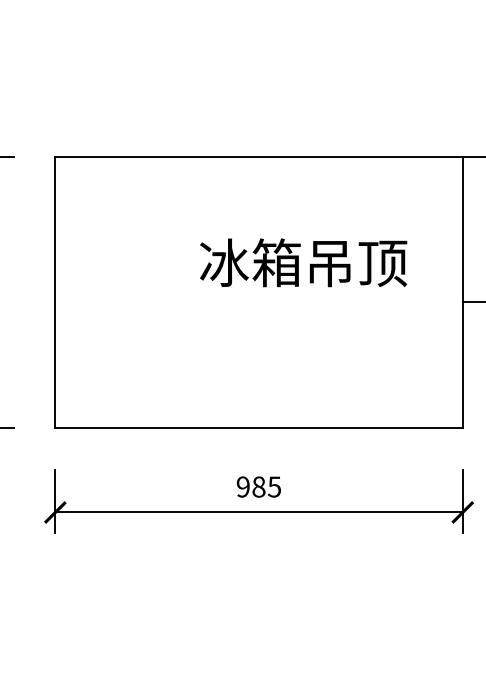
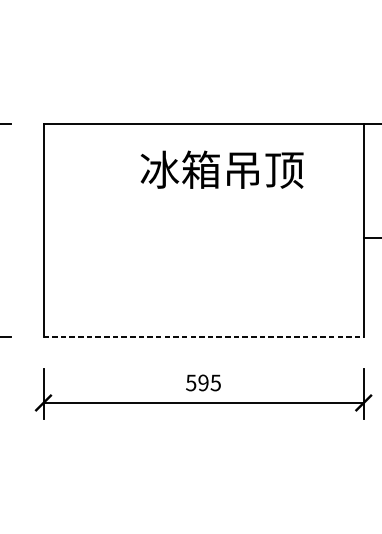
text: (303, 262) -> (222, 169), moved
line: (259, 428) -> (203, 336), solid -> dashed
text: (250, 486) -> (196, 382), 985 -> 595

